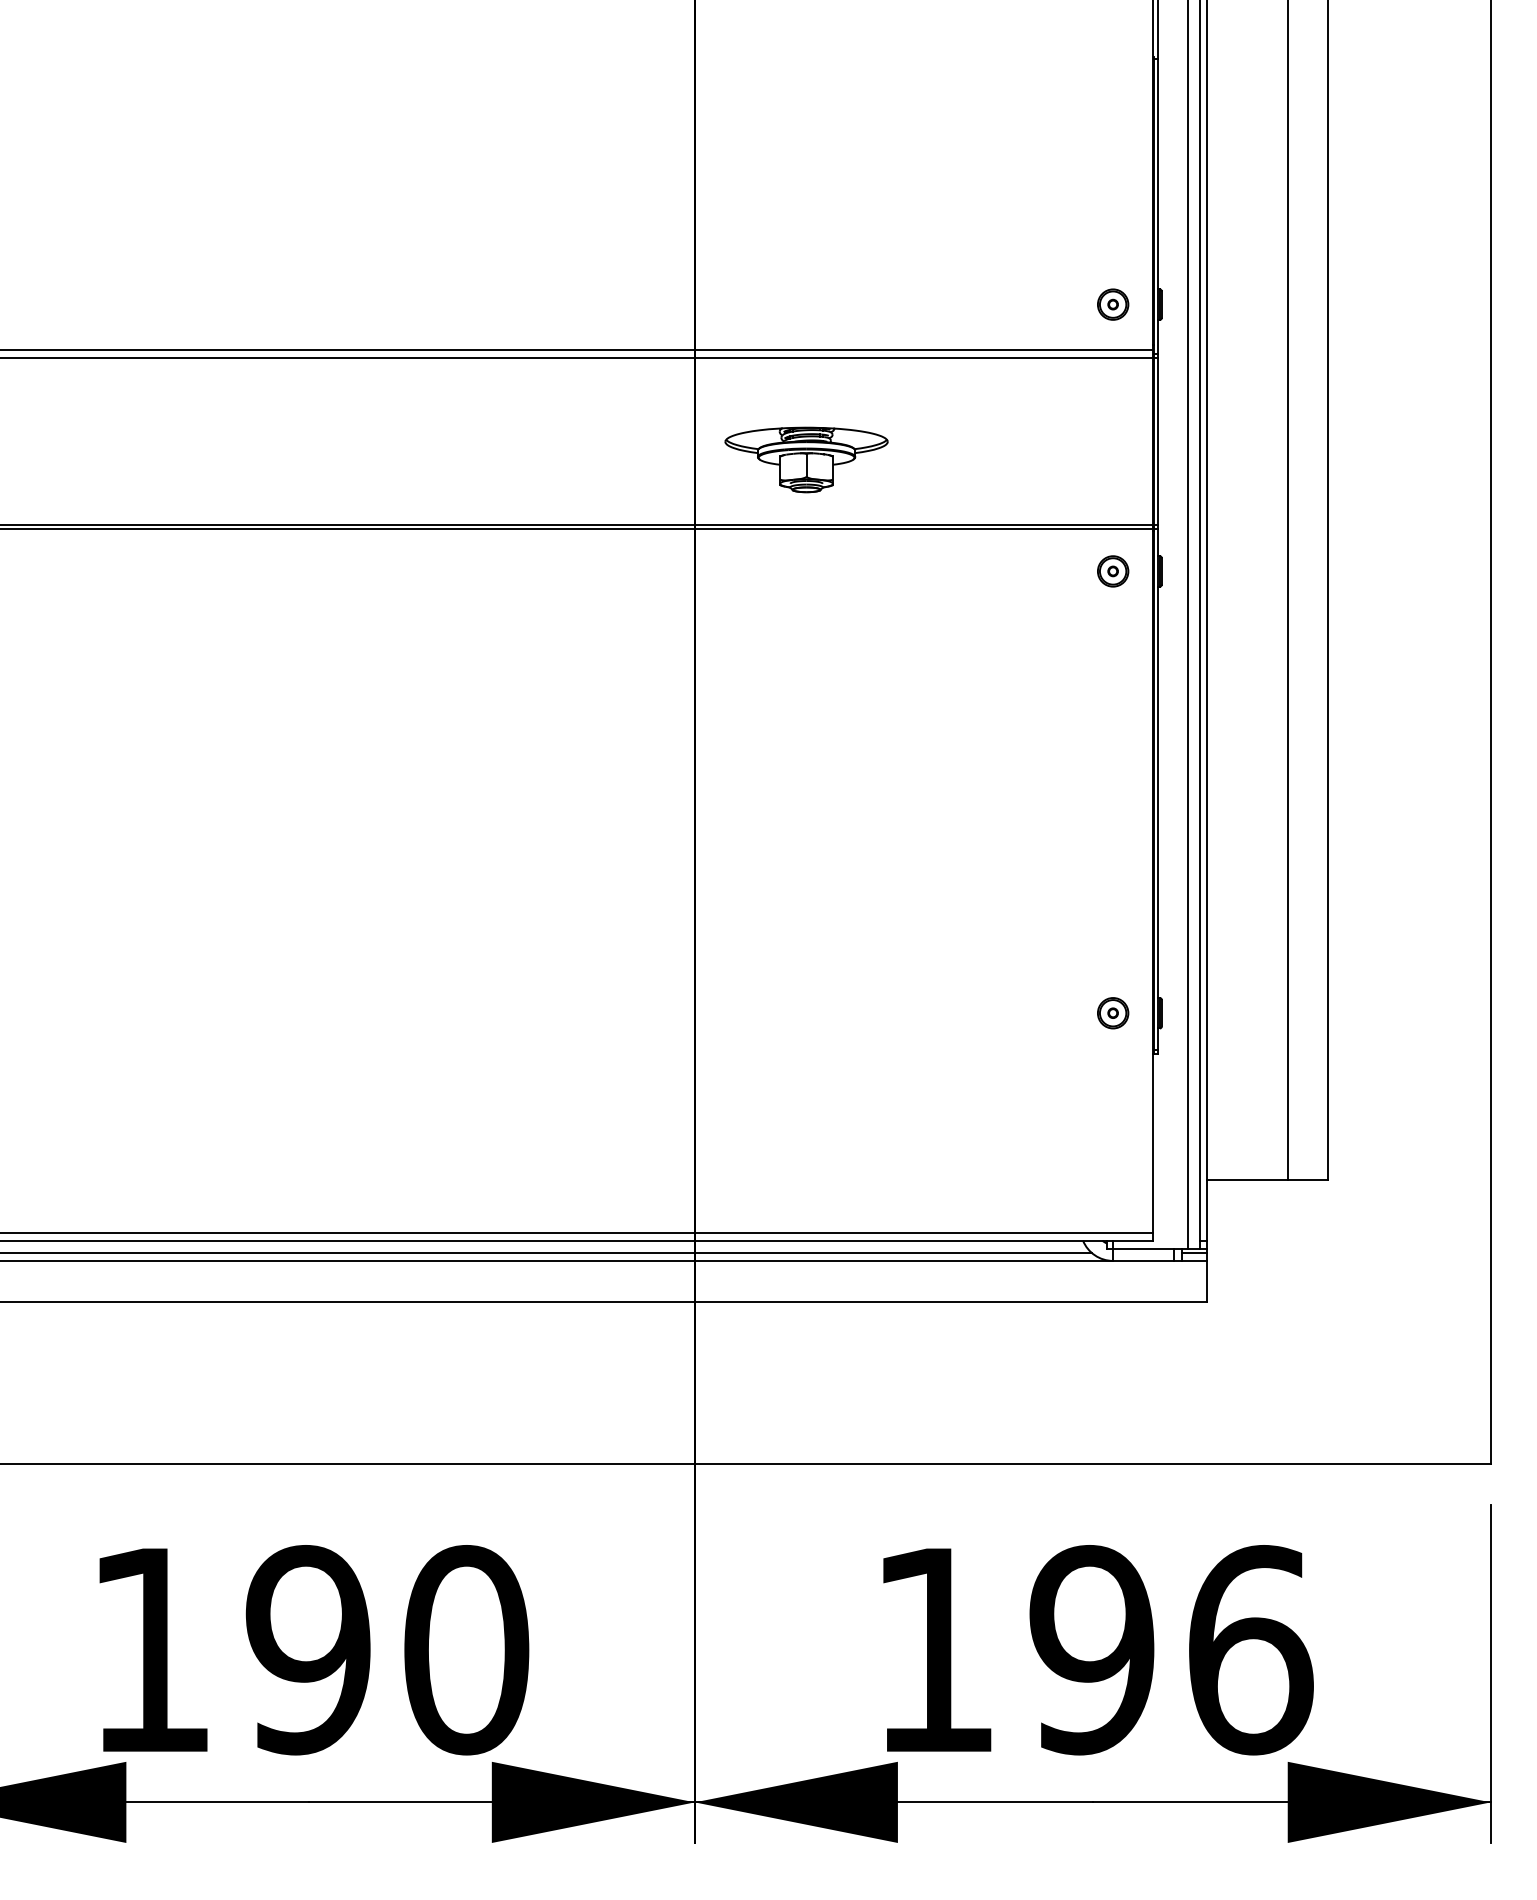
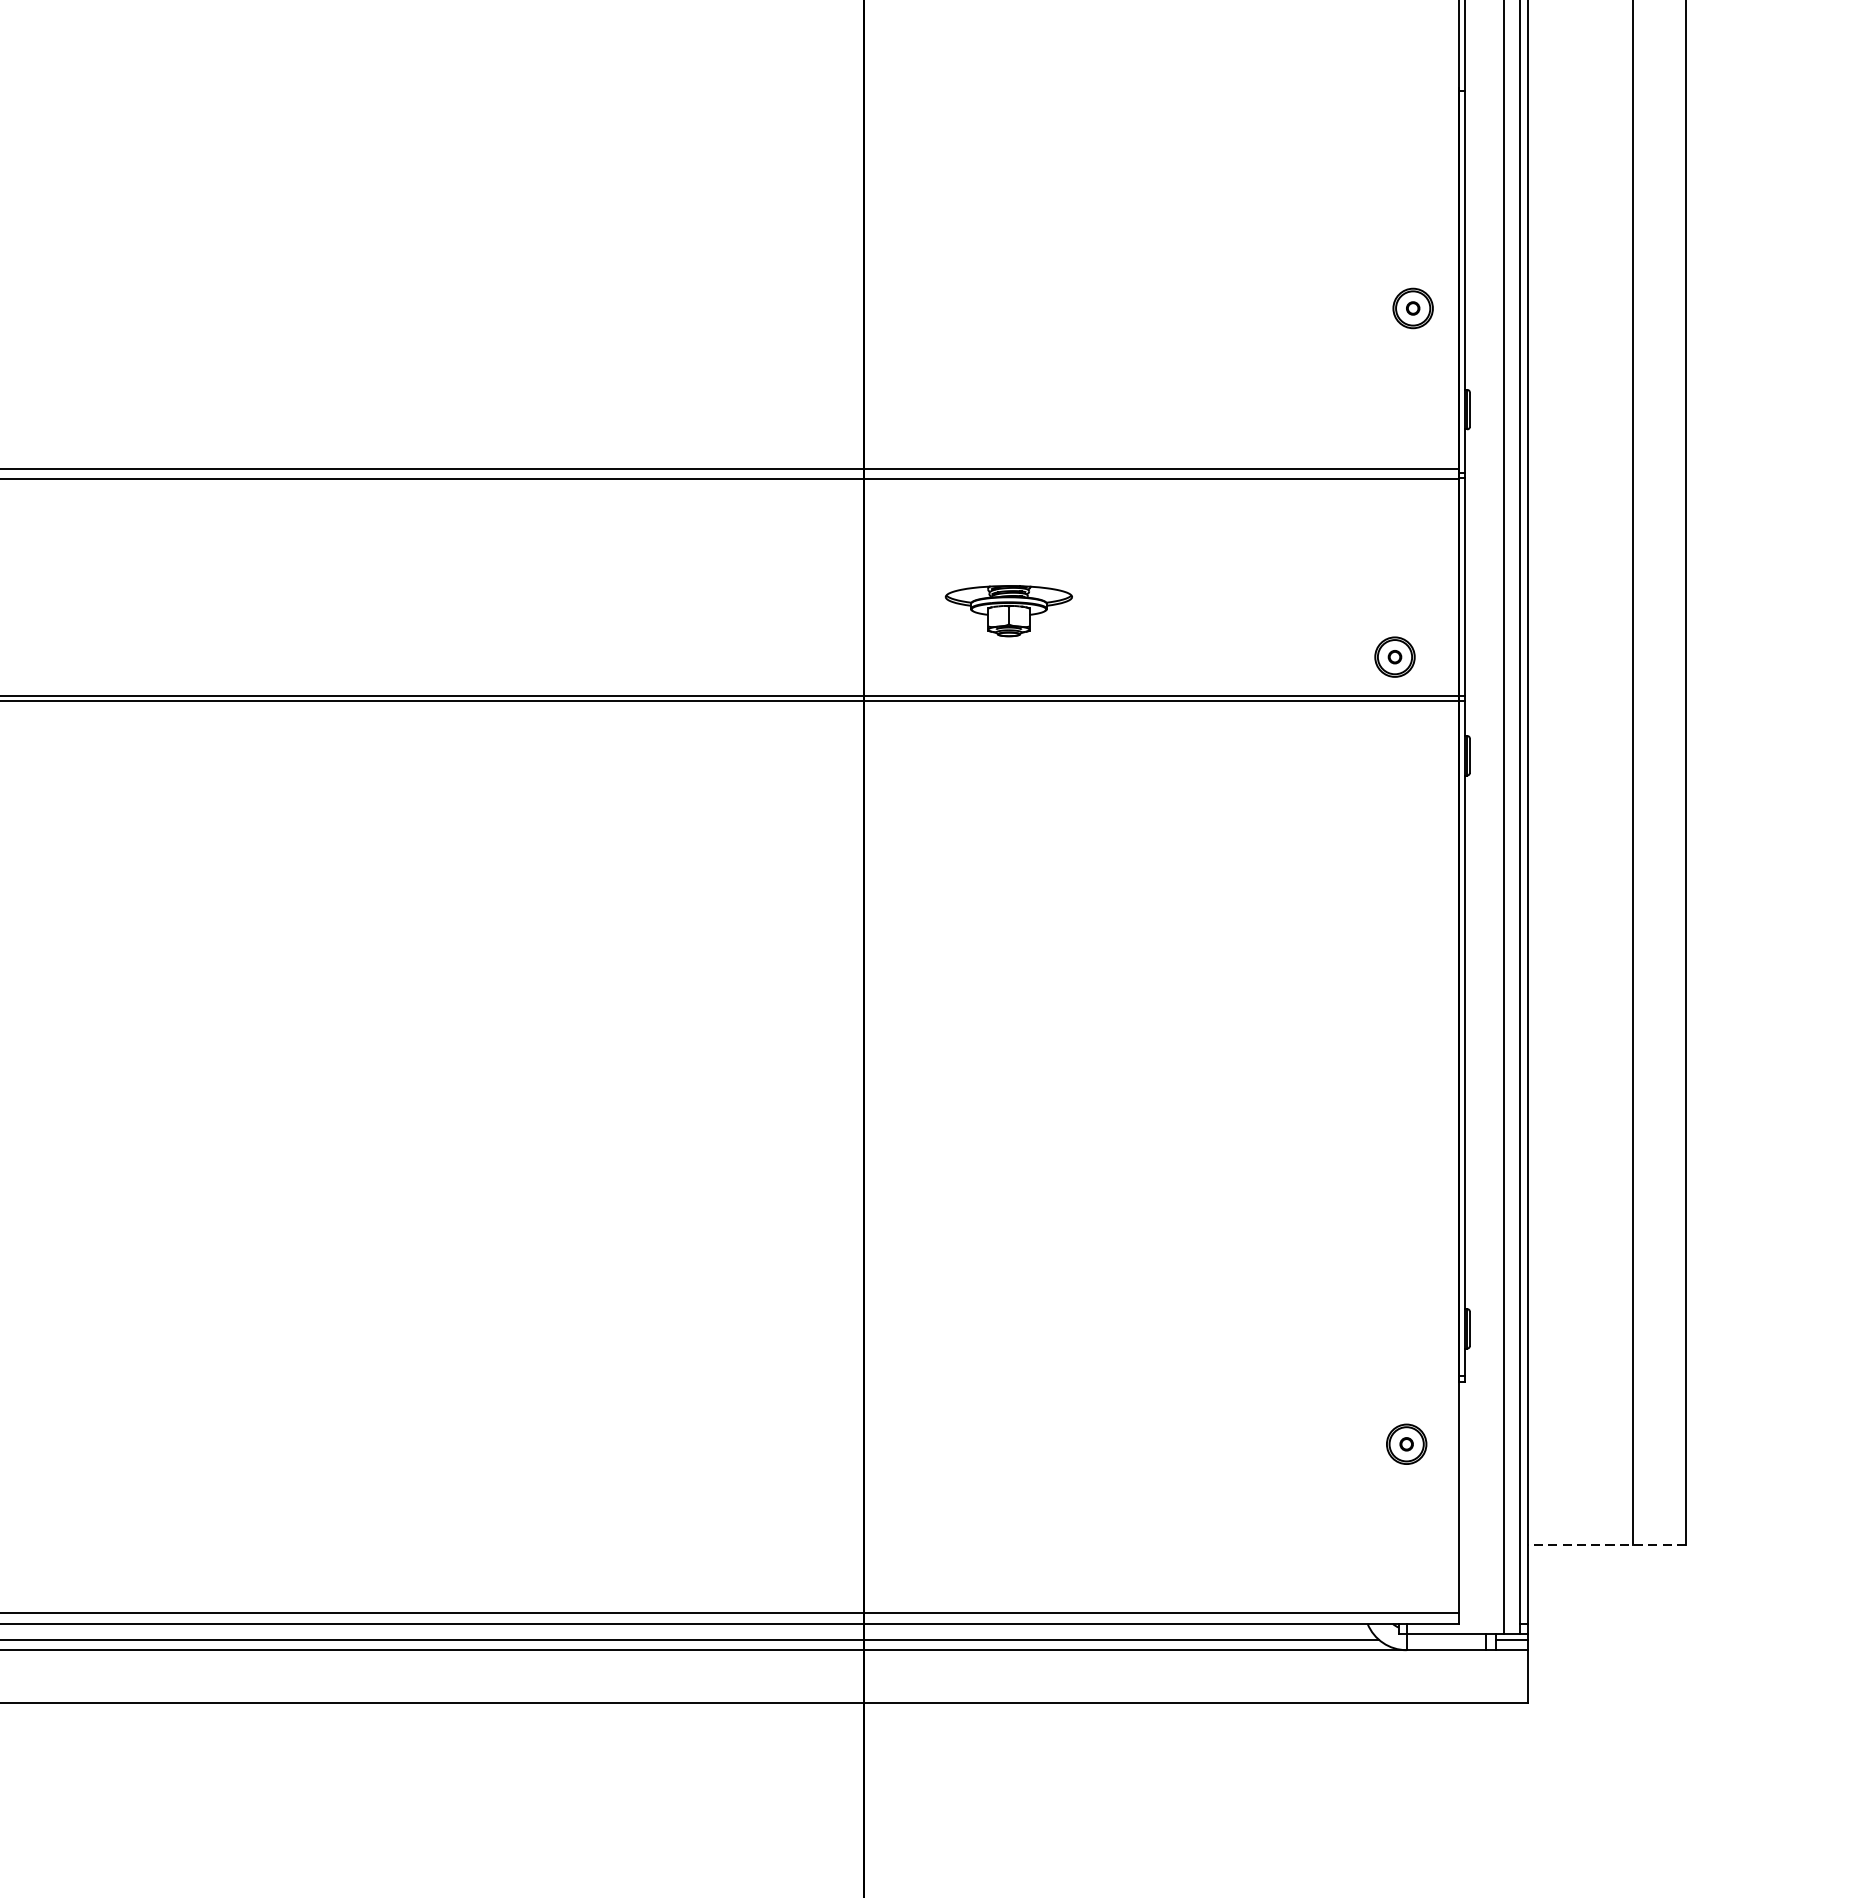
part: (1113, 304) -> (1413, 308), moved
part: (806, 459) -> (1008, 610), size x0.6
part: (1113, 571) -> (1395, 657), moved
part: (1113, 1013) -> (1407, 1444), moved
line: (1267, 1179) -> (1606, 1544), solid -> dashed

